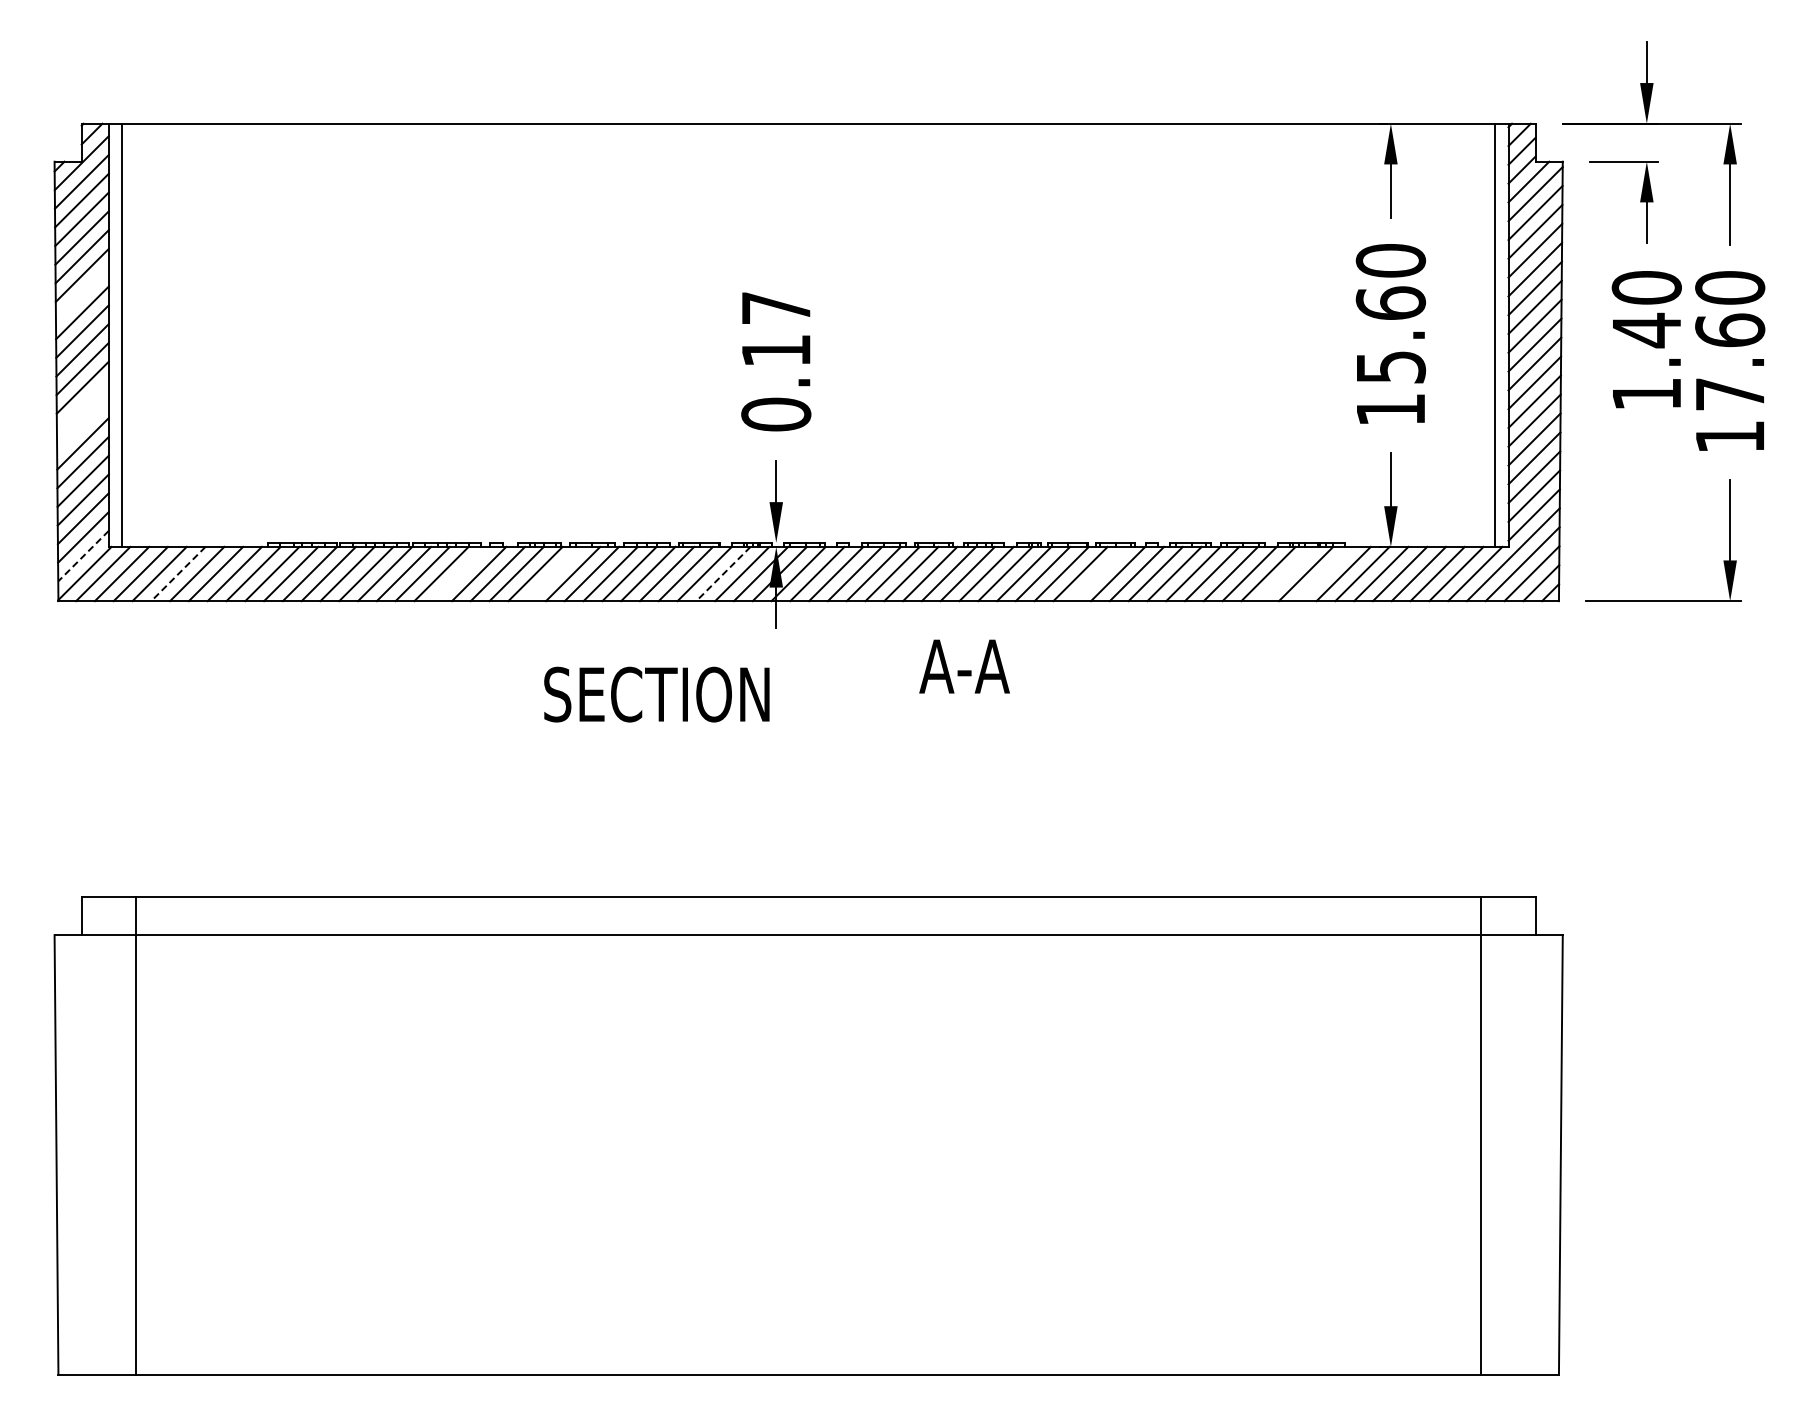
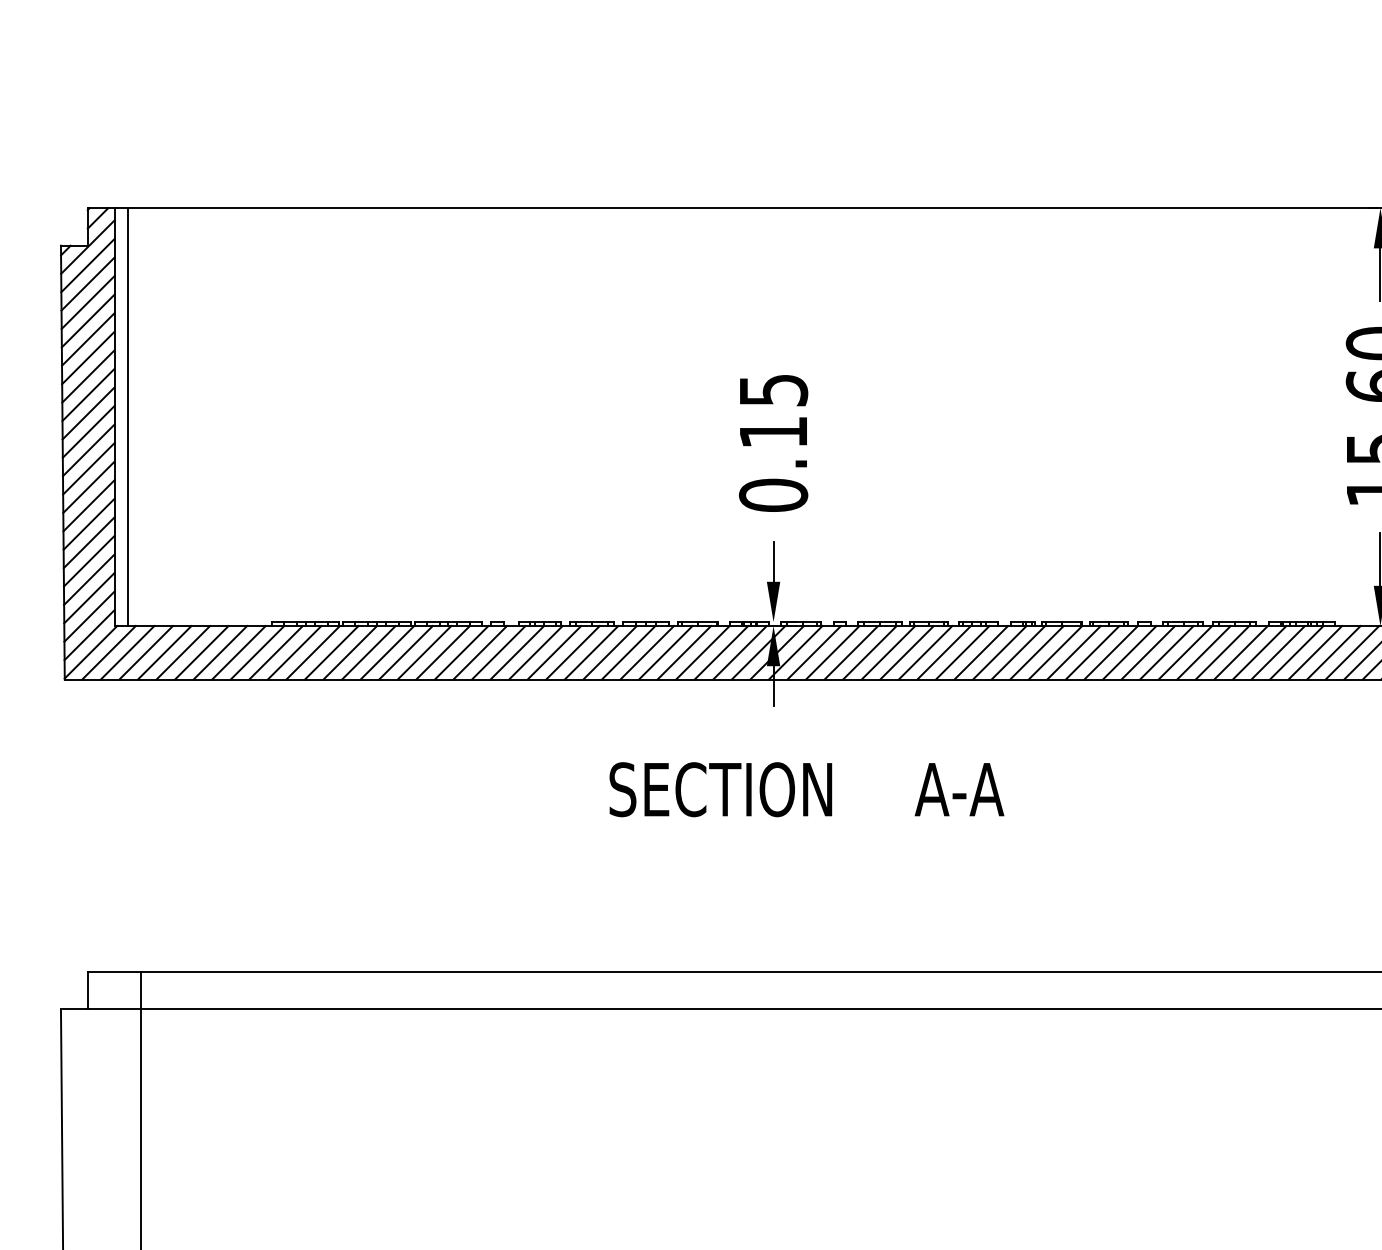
line: (81, 293) -> (87, 375), added
text: (776, 308) -> (773, 390), 0.17 -> 0.15
line: (82, 406) -> (88, 487), added
line: (82, 425) -> (88, 506), added
line: (83, 556) -> (89, 635), dashed -> solid
line: (460, 573) -> (461, 652), added
line: (554, 573) -> (554, 652), added
line: (1099, 573) -> (1092, 652), added
line: (1287, 573) -> (1278, 652), added
line: (1324, 573) -> (1314, 652), added
line: (178, 574) -> (183, 653), dashed -> solid
line: (723, 574) -> (721, 653), dashed -> solid
text: (964, 666) -> (959, 789), moved
text: (656, 694) -> (720, 789), moved

